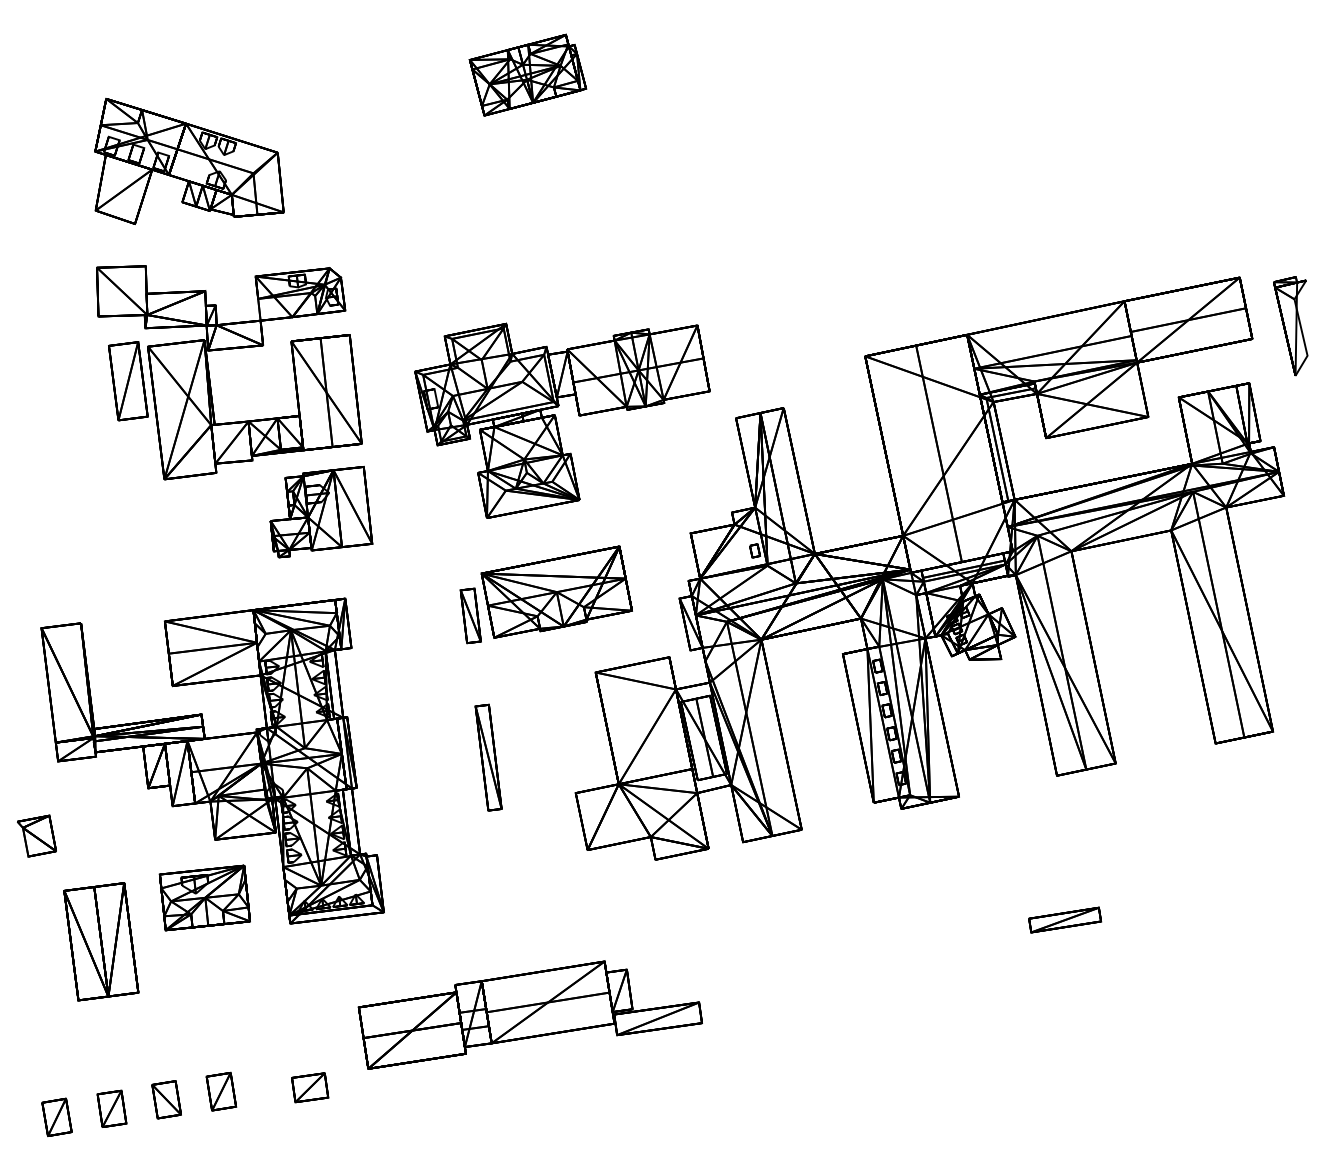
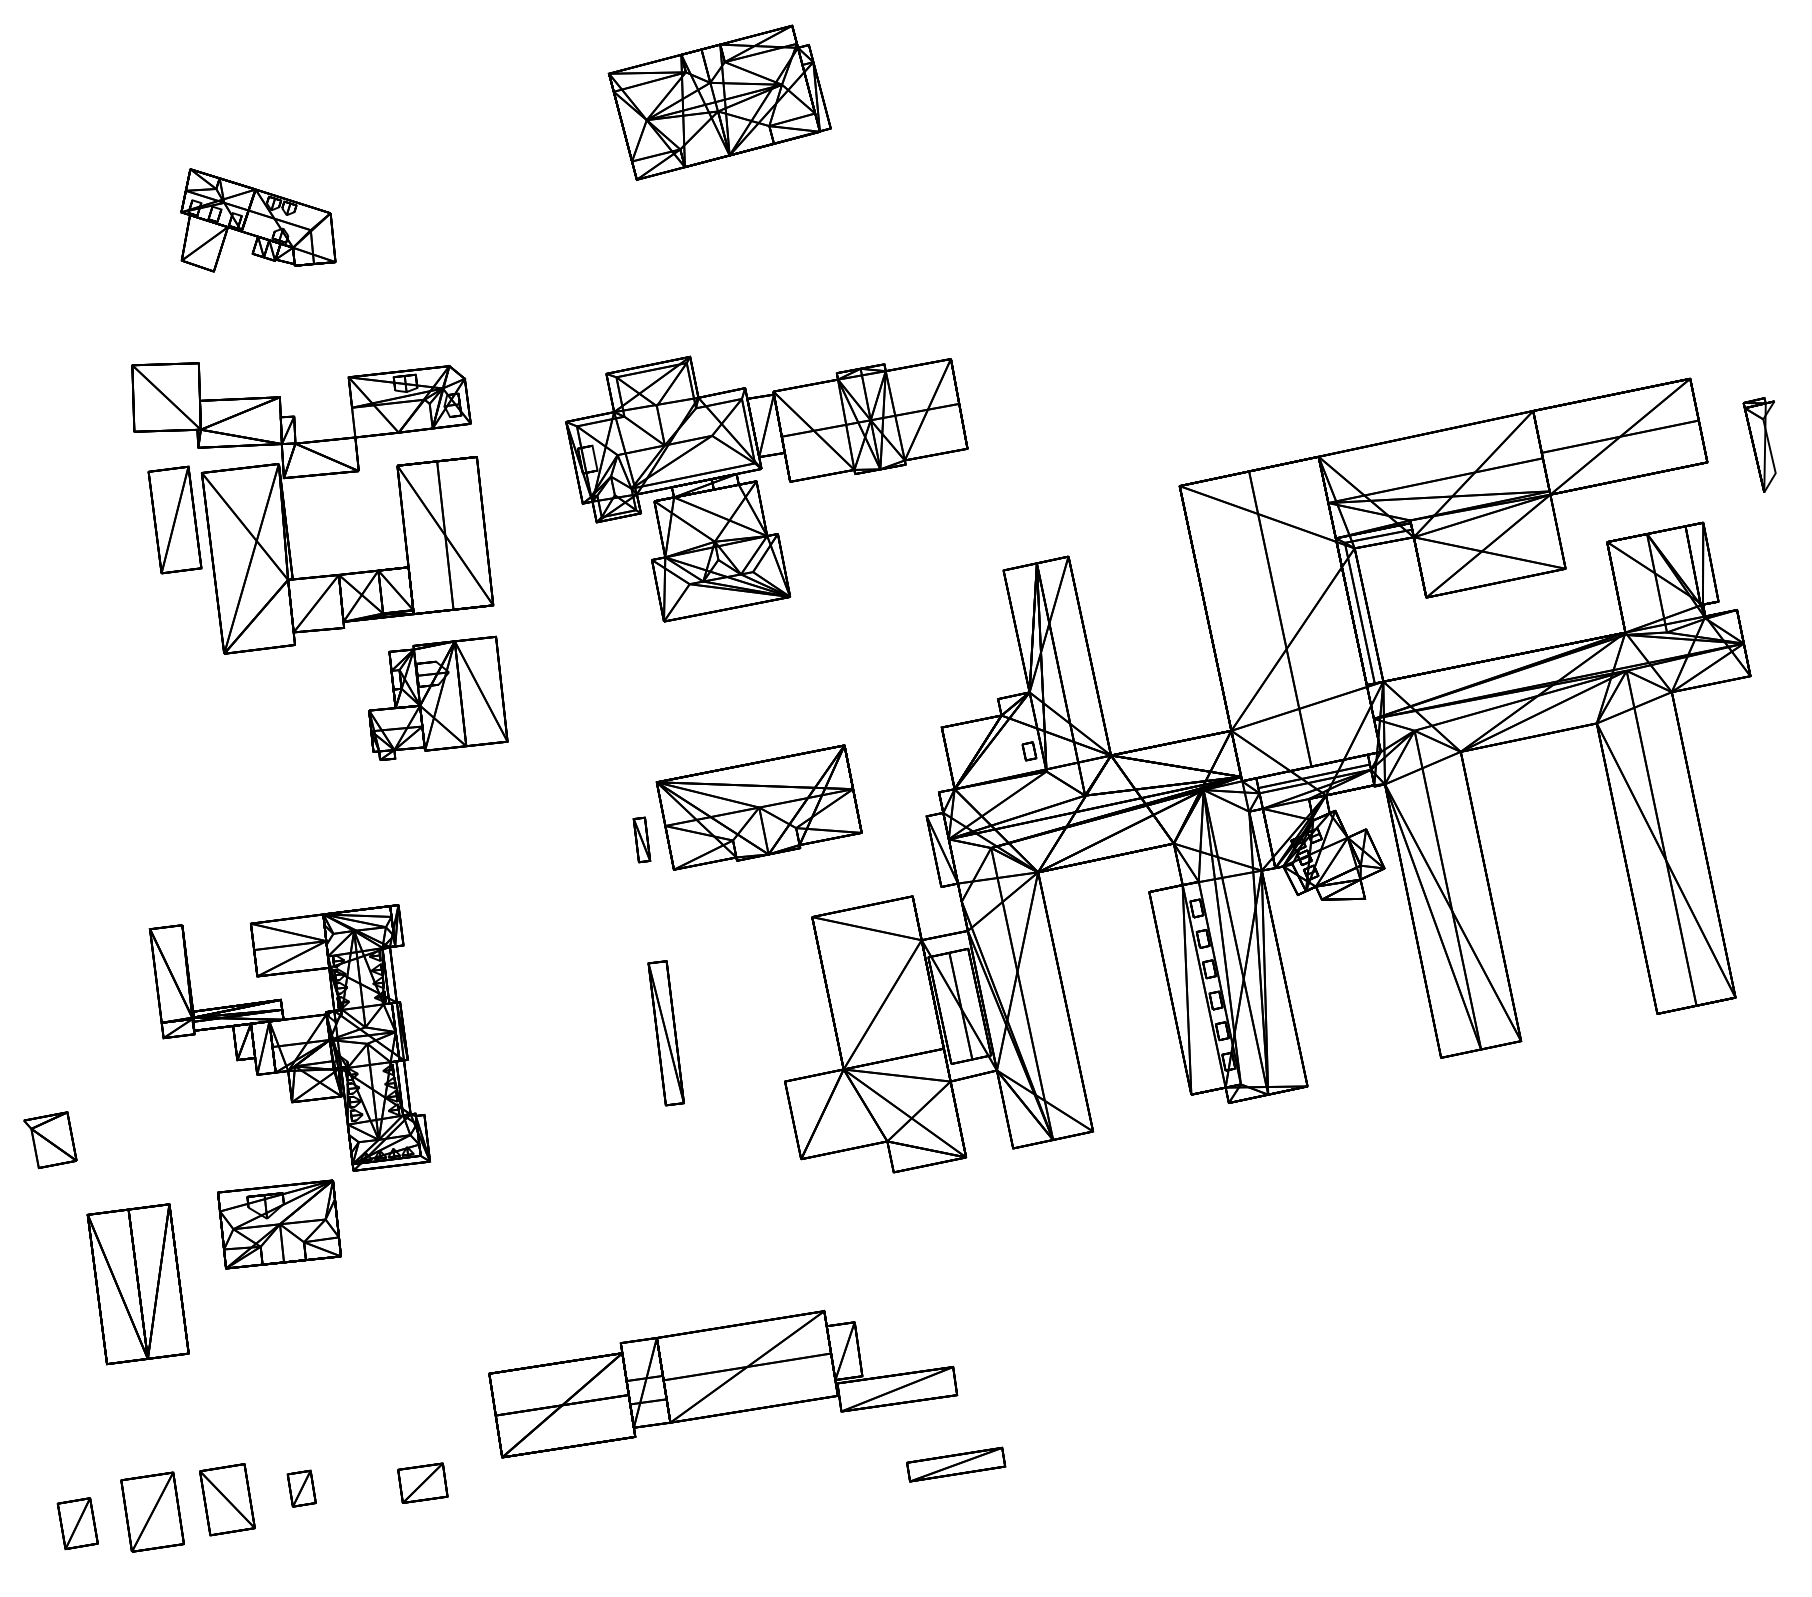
part: (527, 74) -> (719, 102), size x1.4
part: (189, 161) -> (258, 220), size x0.6
part: (1290, 325) -> (1759, 444), size x0.7
part: (557, 421) -> (759, 489), moved
part: (470, 615) -> (641, 839), size x0.6
part: (212, 760) -> (289, 1037), size x0.6
part: (1065, 919) -> (956, 1464), moved
part: (221, 1091) -> (301, 1488), size x0.7
part: (166, 1099) -> (226, 1499), size x1.4
part: (111, 1108) -> (152, 1511), size x1.6

